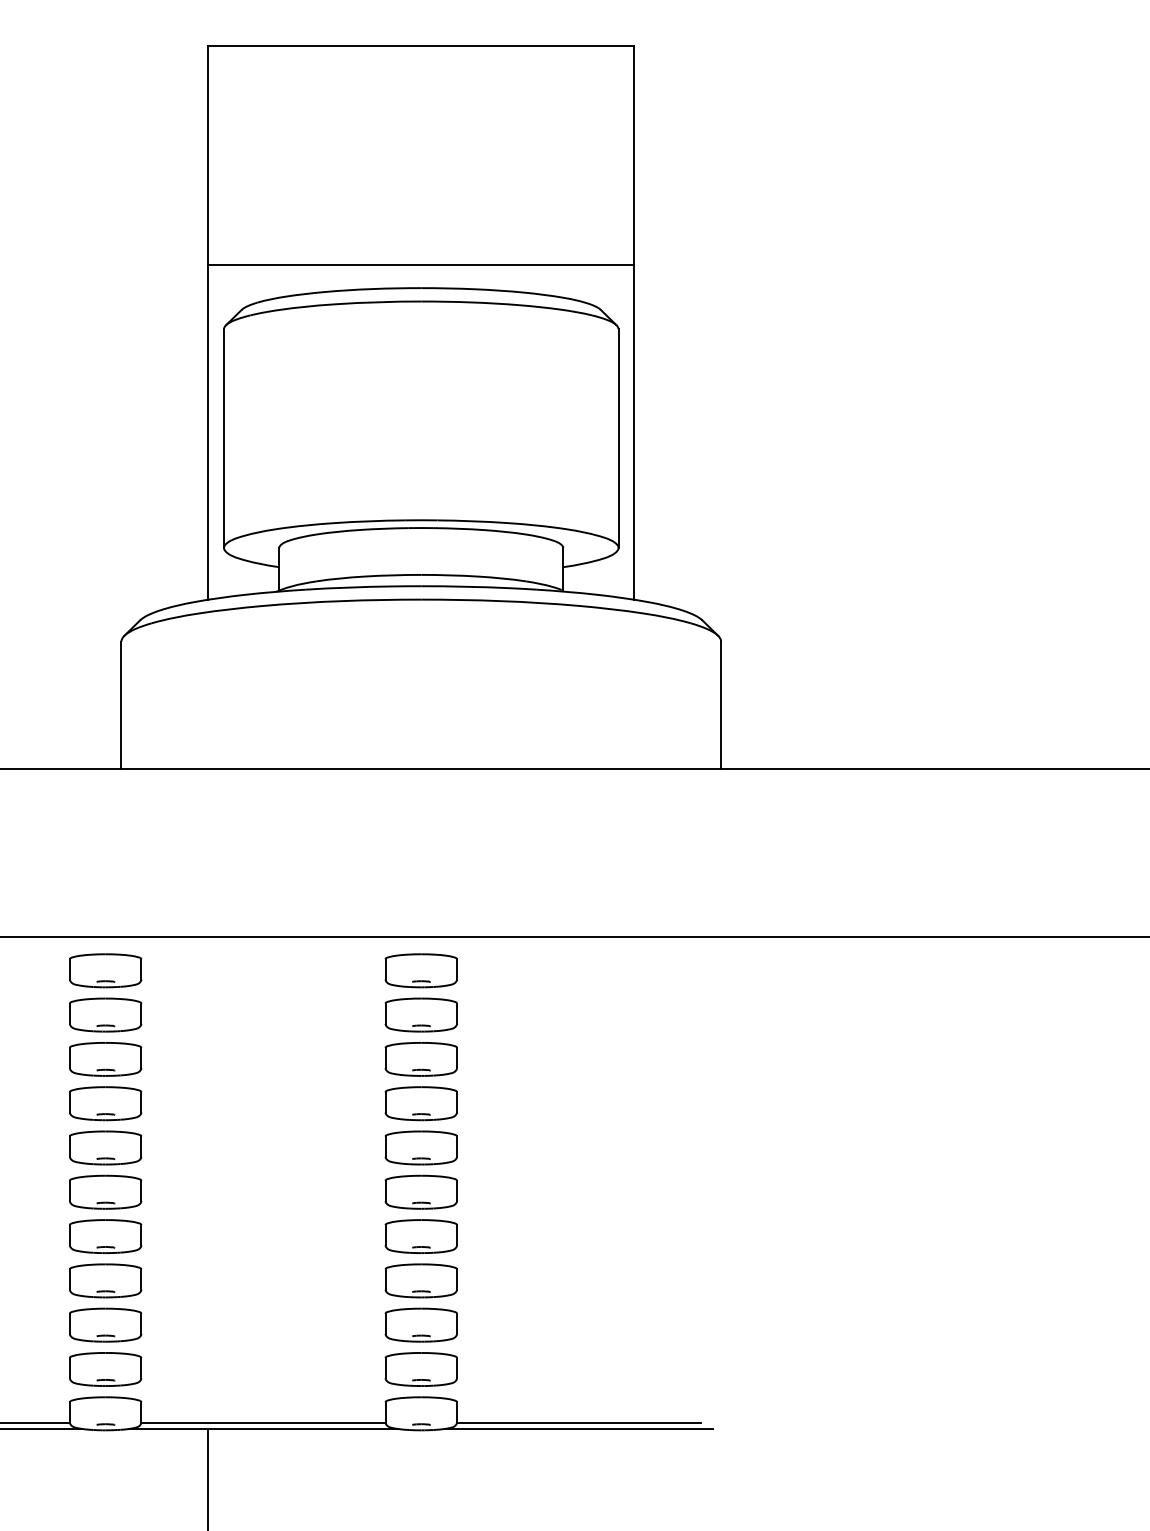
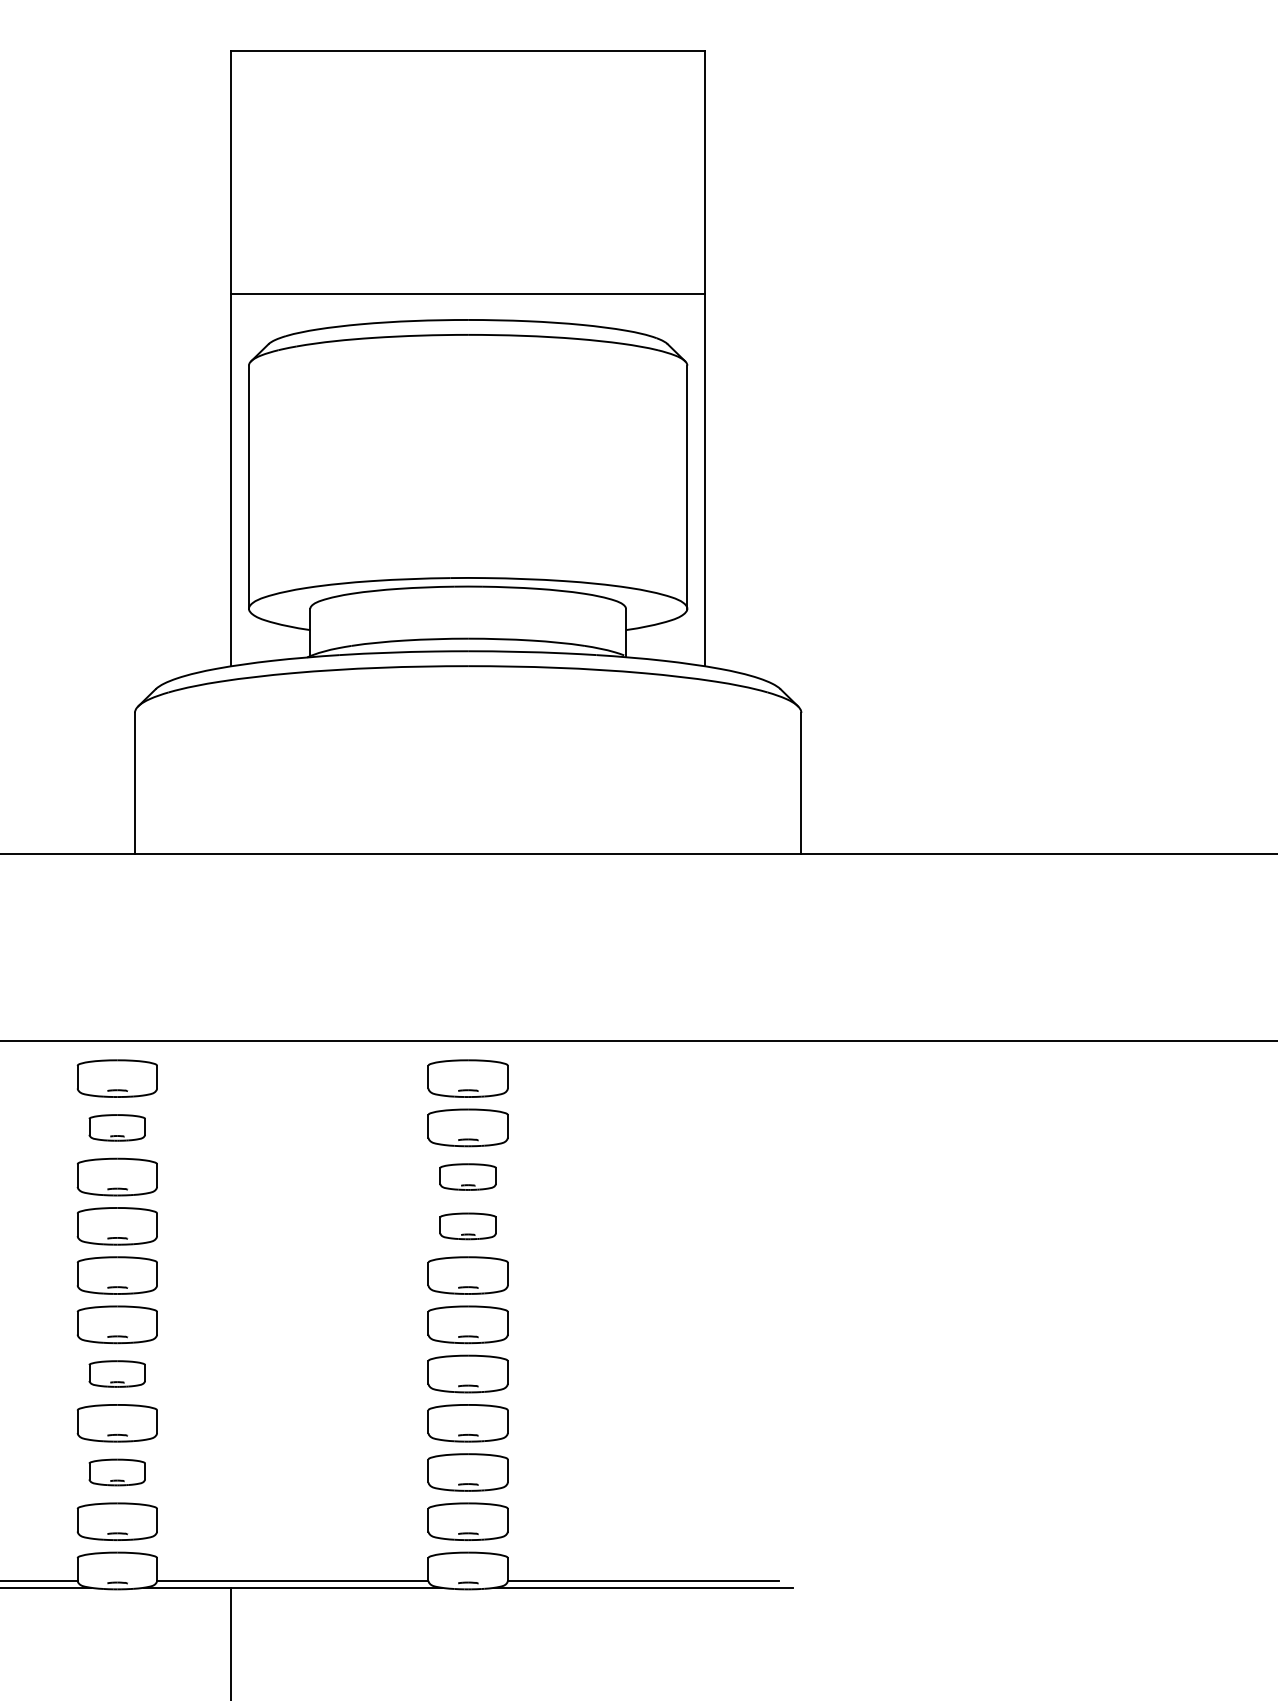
part: (104, 1014) -> (116, 1127), size x0.7
part: (420, 1058) -> (467, 1176), size x0.7
part: (420, 1103) -> (467, 1226), size x0.7
part: (104, 1236) -> (116, 1373), size x0.7
part: (104, 1325) -> (116, 1472), size x0.7

